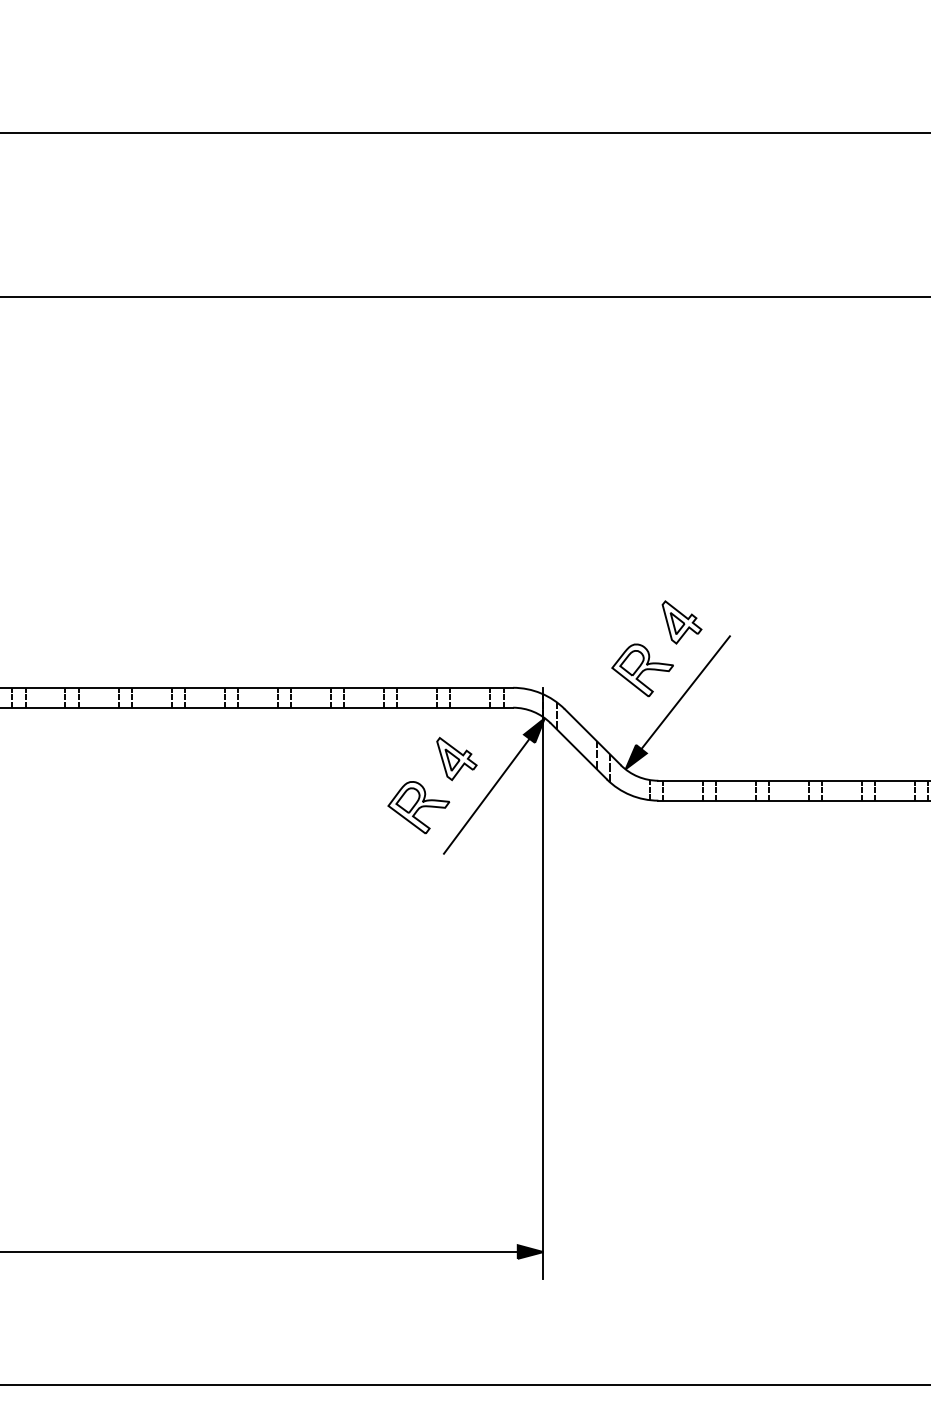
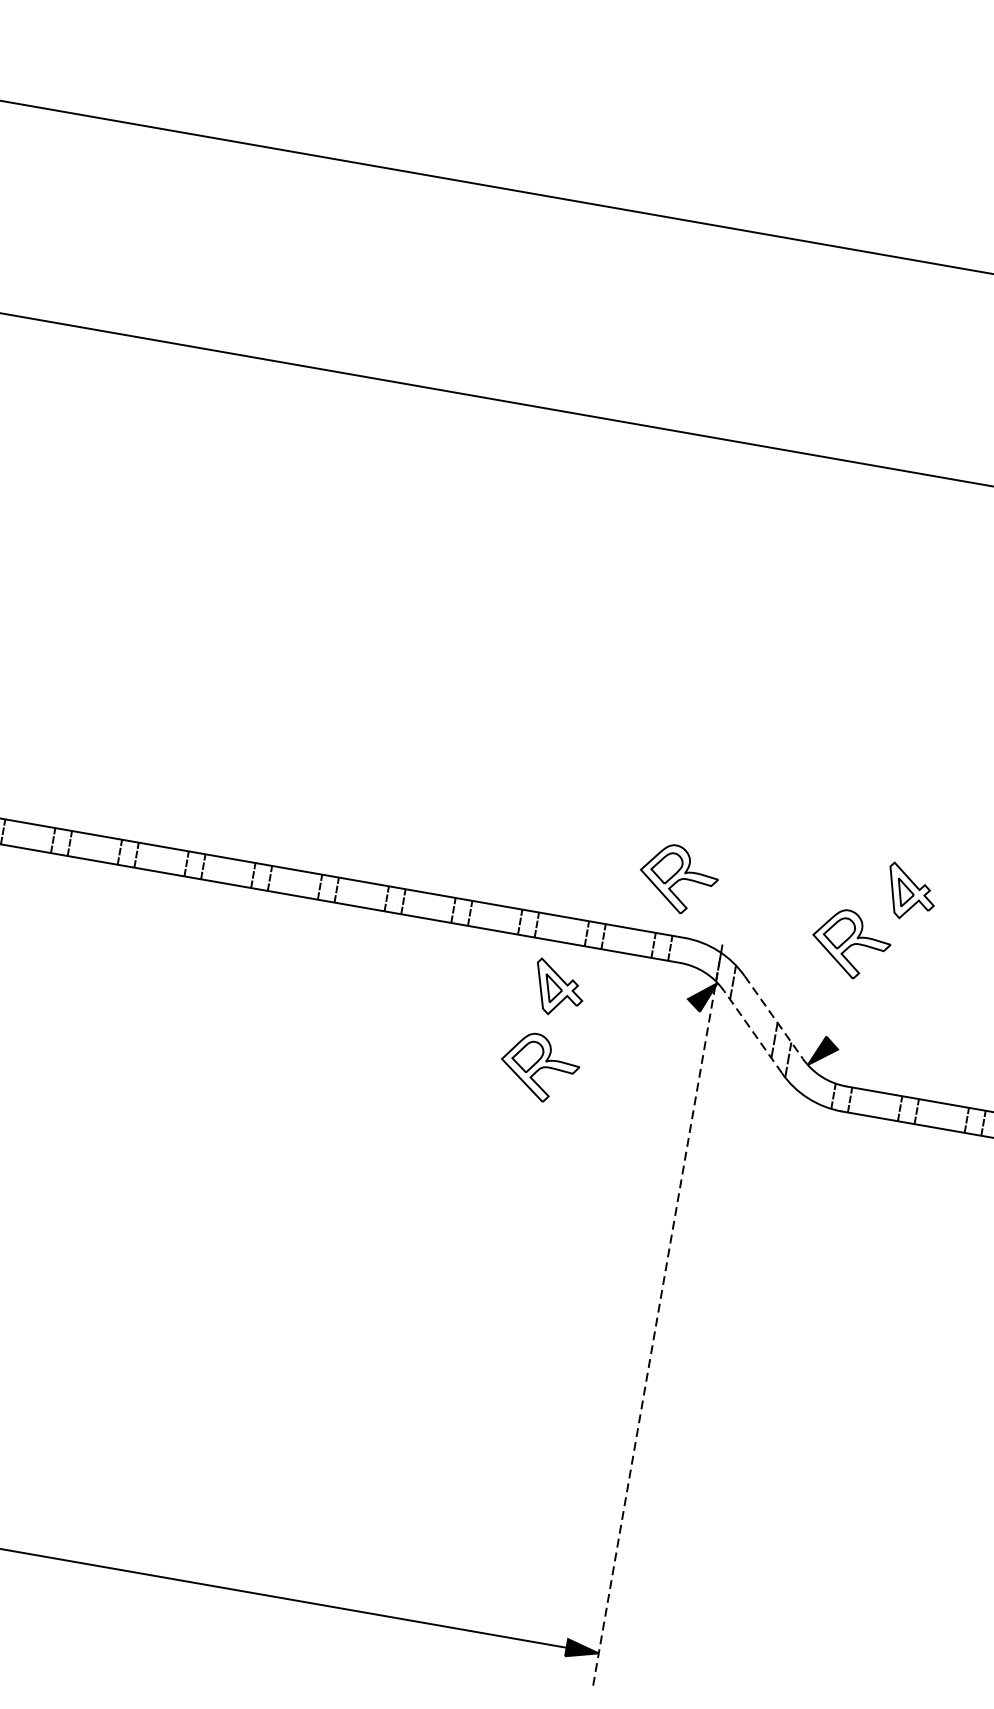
part: (500, 643) -> (678, 879), added
line: (685, 692) -> (899, 981), removed
line: (592, 737) -> (773, 1017), solid -> dashed
line: (578, 751) -> (752, 1032), solid -> dashed
part: (456, 758) -> (558, 987), moved
line: (486, 795) -> (627, 1067), removed
line: (543, 983) -> (657, 1316), solid -> dashed

